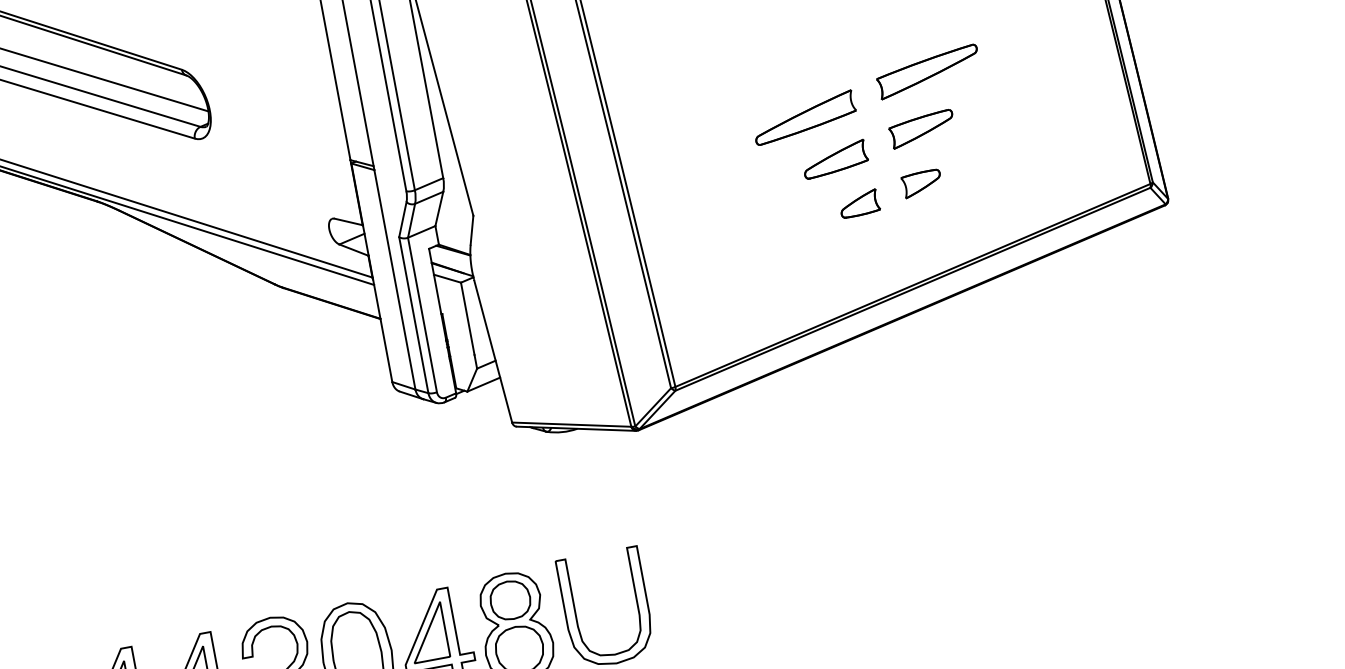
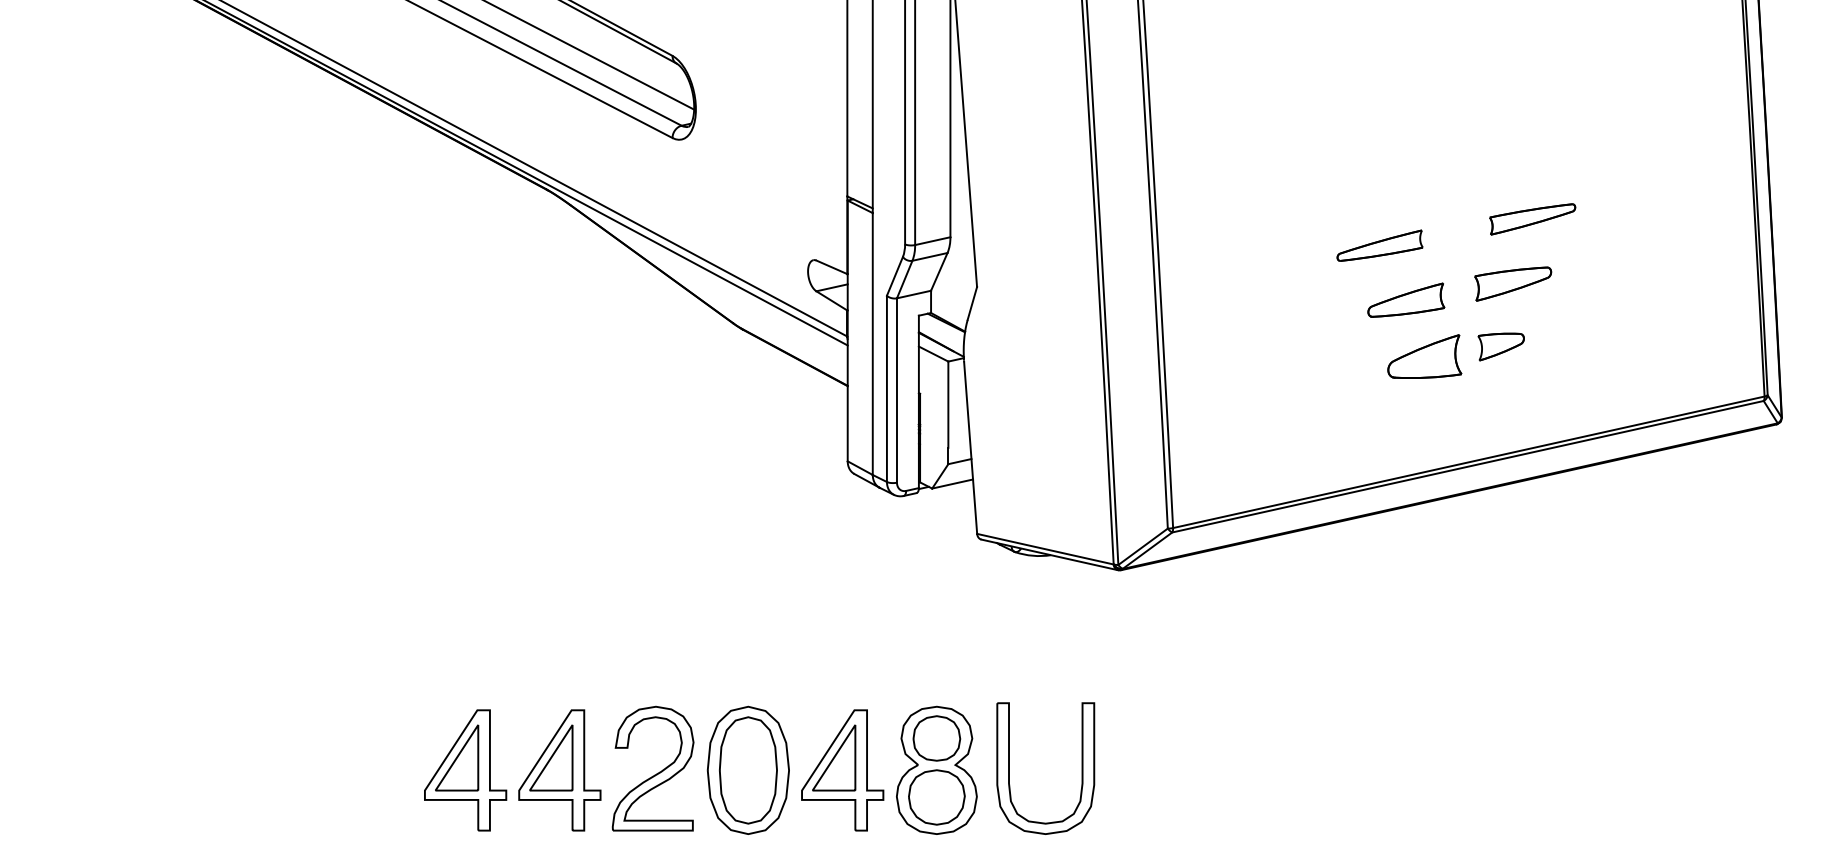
part: (928, 72) -> (1532, 219), size x0.7
part: (804, 117) -> (1379, 245), size x0.7
part: (859, 203) -> (1424, 356), size x1.6

